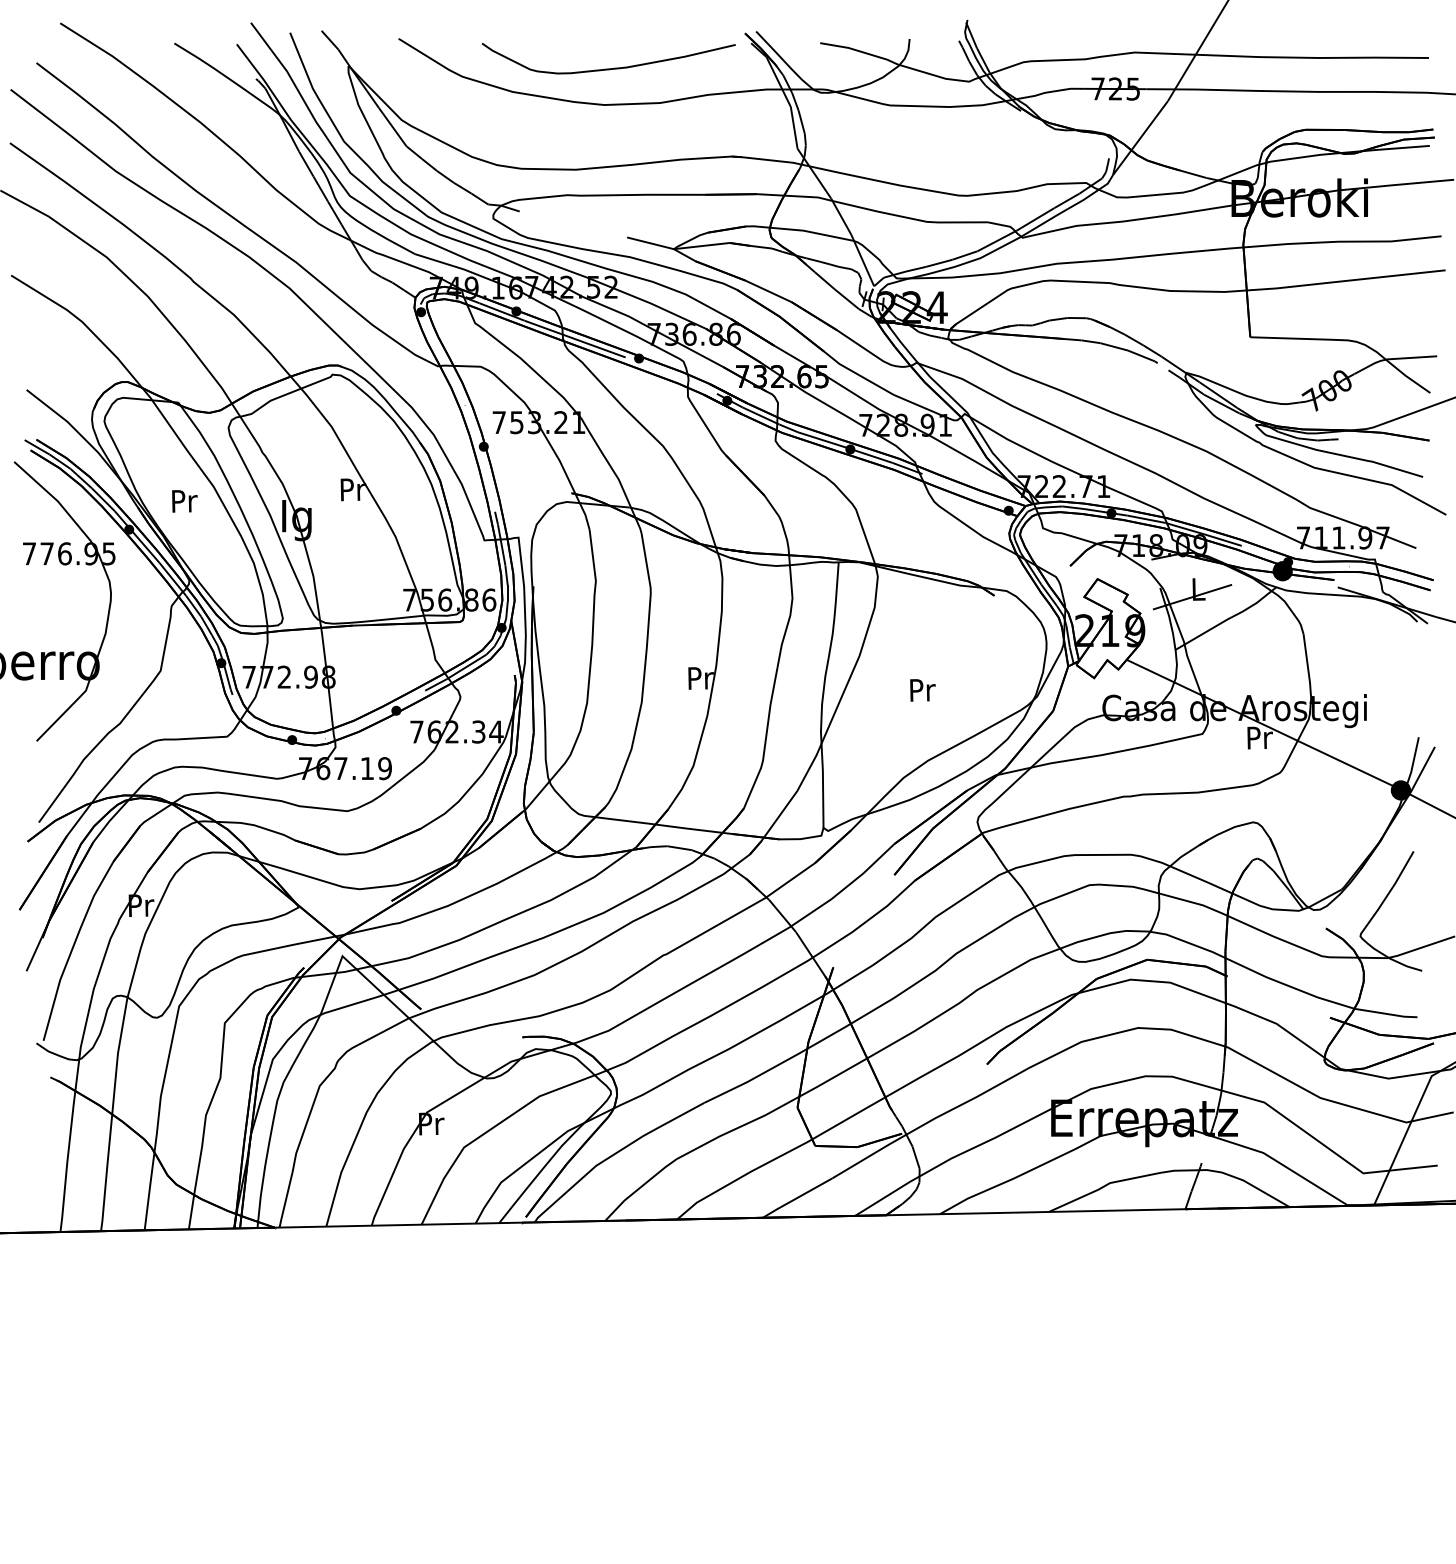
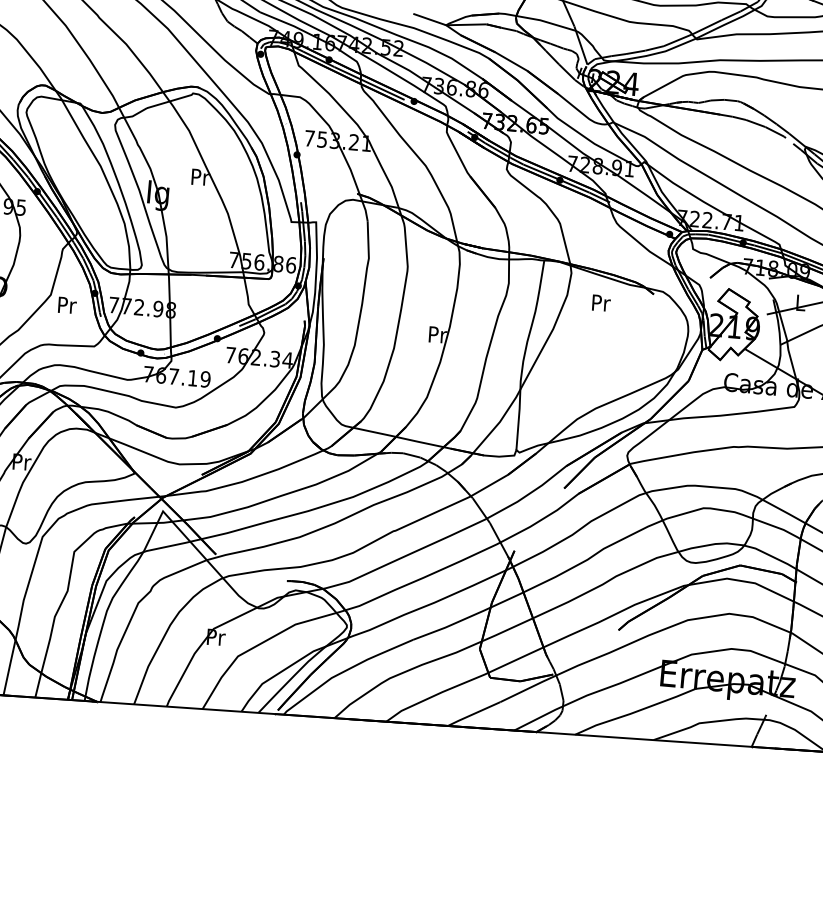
text: (184, 501) -> (67, 305), moved
text: (922, 690) -> (601, 303), moved

